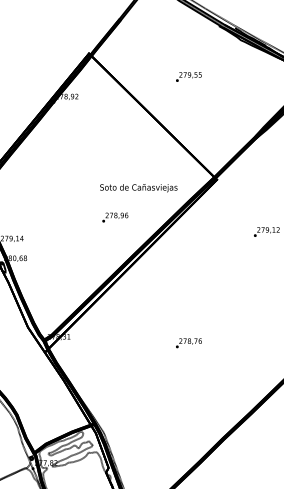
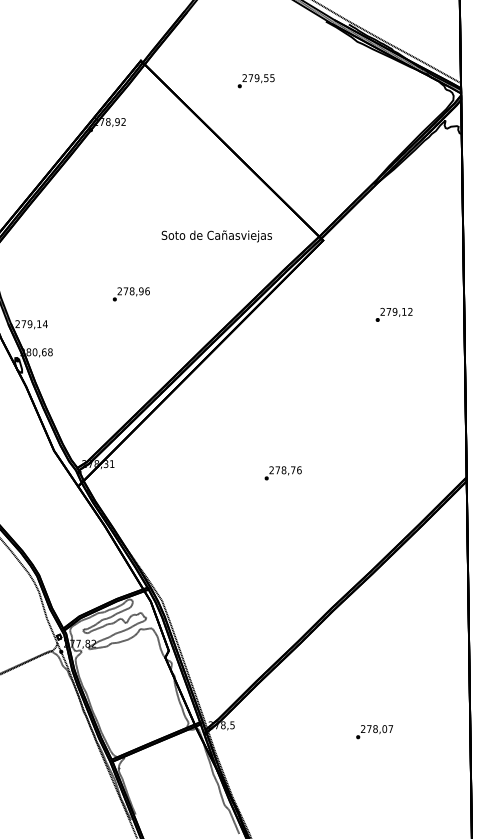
text: (188, 77) -> (255, 81), moved
text: (138, 188) -> (216, 236), moved
text: (114, 217) -> (130, 294), moved

